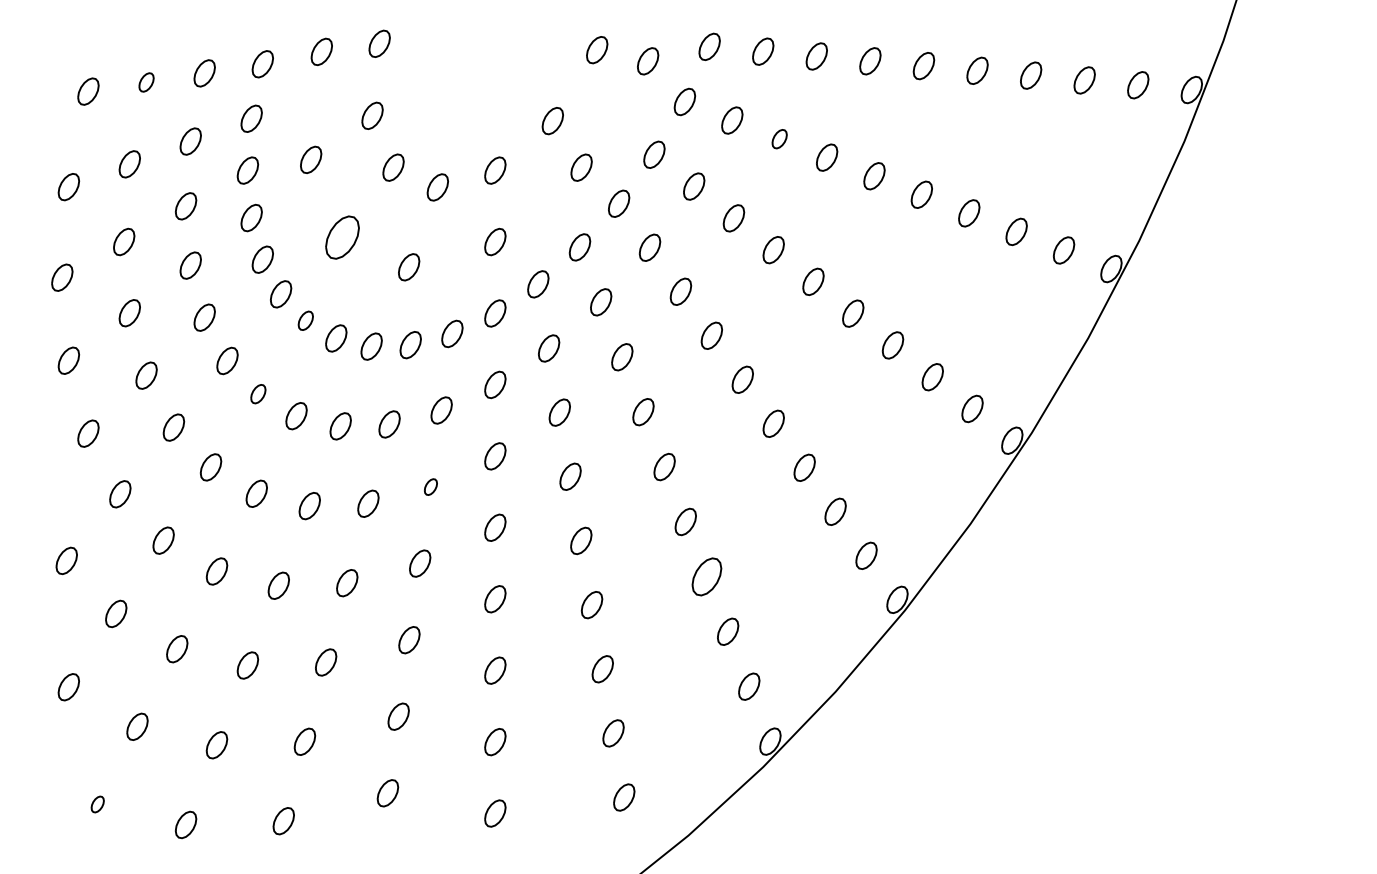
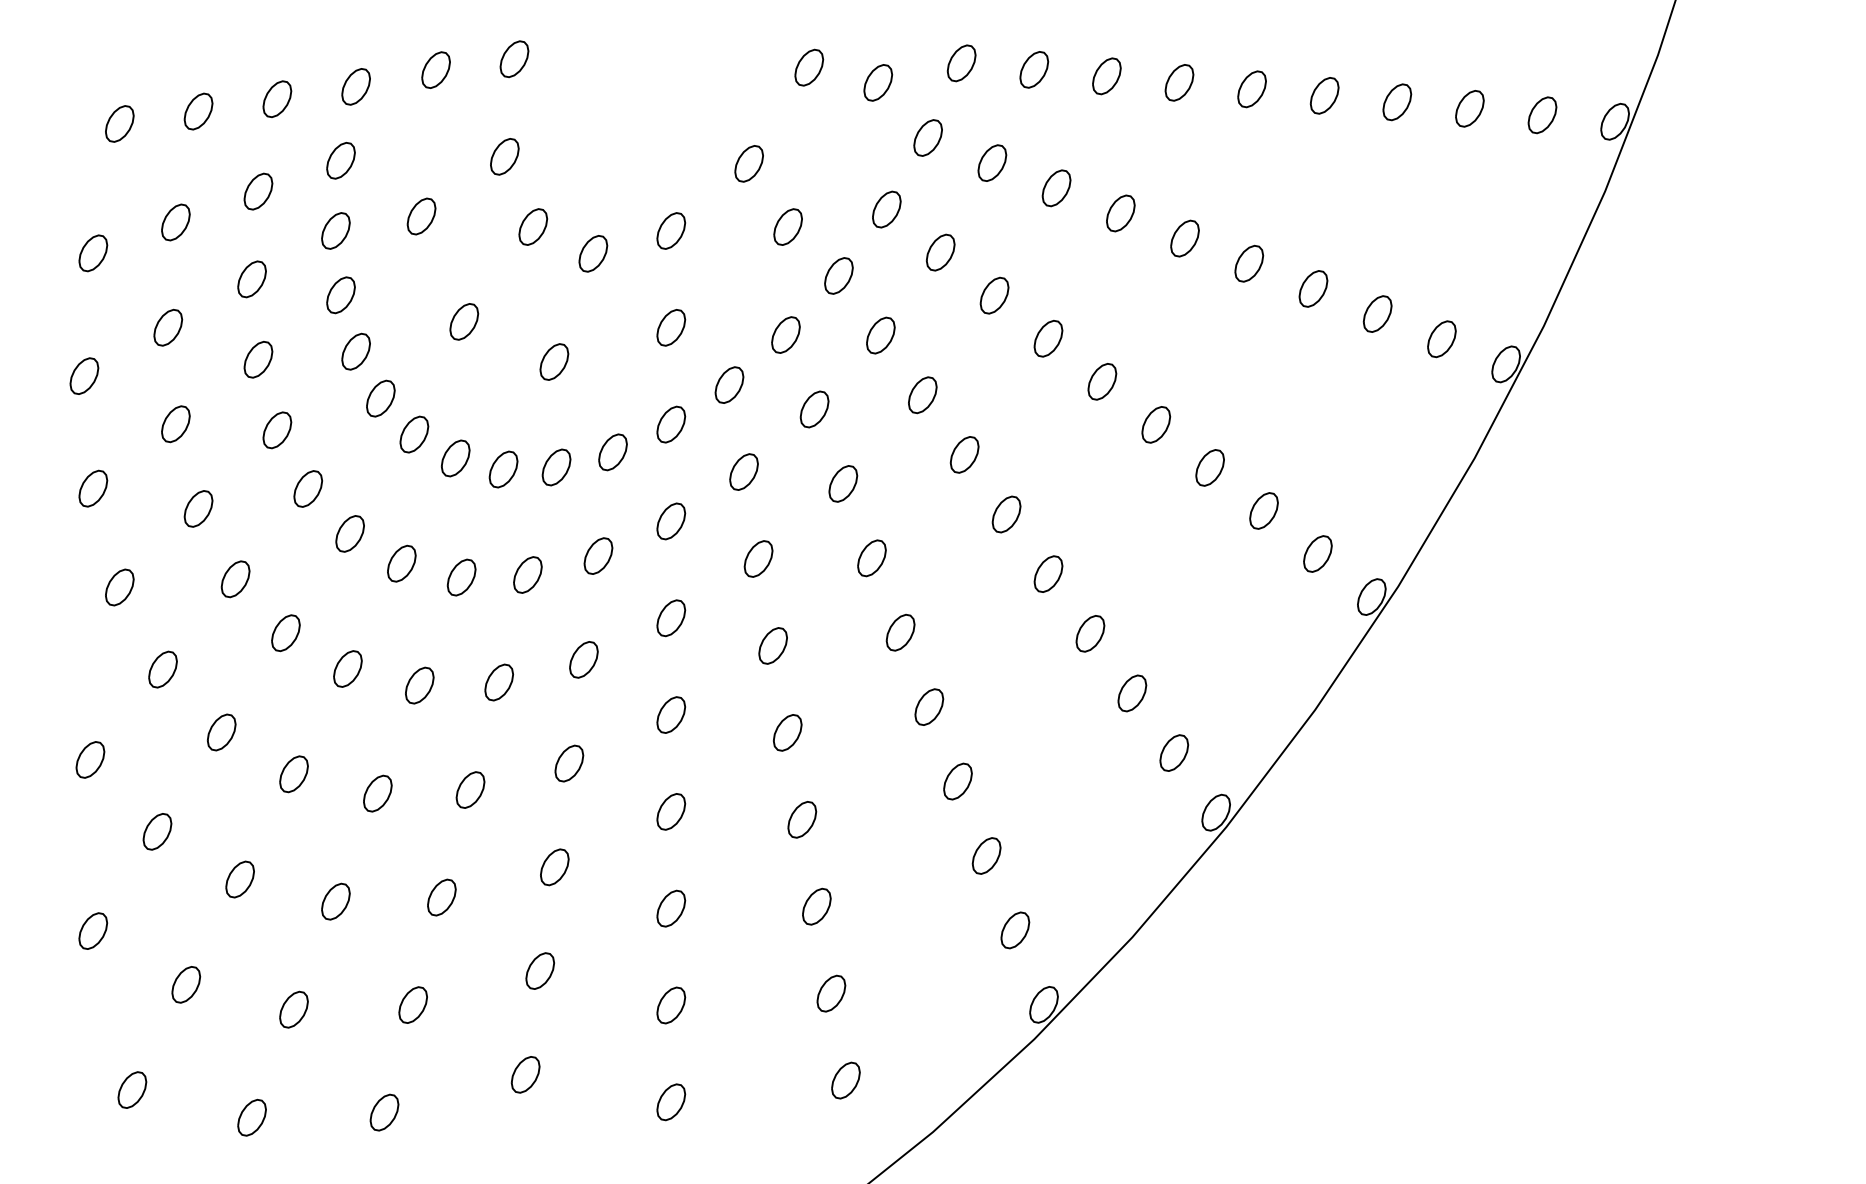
part: (146, 82) -> (198, 111), size x1.43
part: (779, 139) -> (1056, 188), size x1.43
part: (342, 237) -> (464, 321), size x0.62
part: (305, 320) -> (414, 434), size x1.43
part: (257, 393) -> (349, 533), size x1.43
part: (430, 486) -> (583, 659), size x1.67
part: (706, 576) -> (957, 781), size x0.71
part: (97, 804) -> (132, 1089), size x1.67

